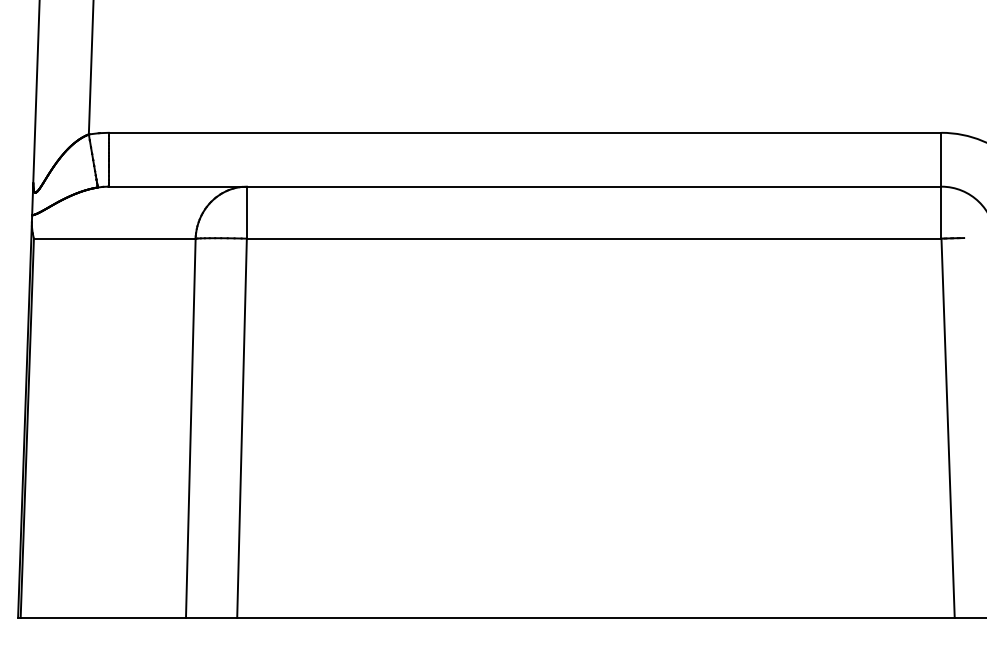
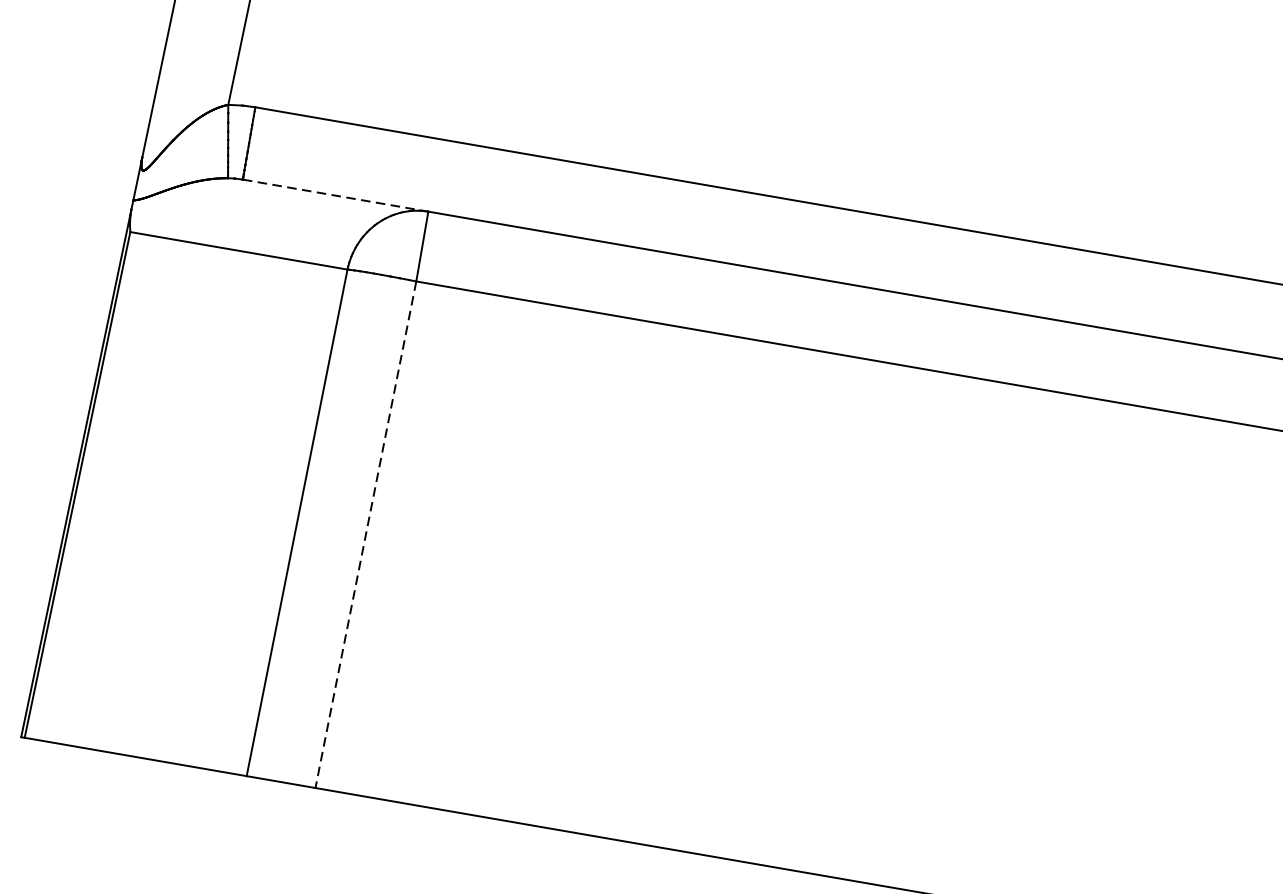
line: (178, 186) -> (336, 195), solid -> dashed
line: (242, 428) -> (366, 535), solid -> dashed

